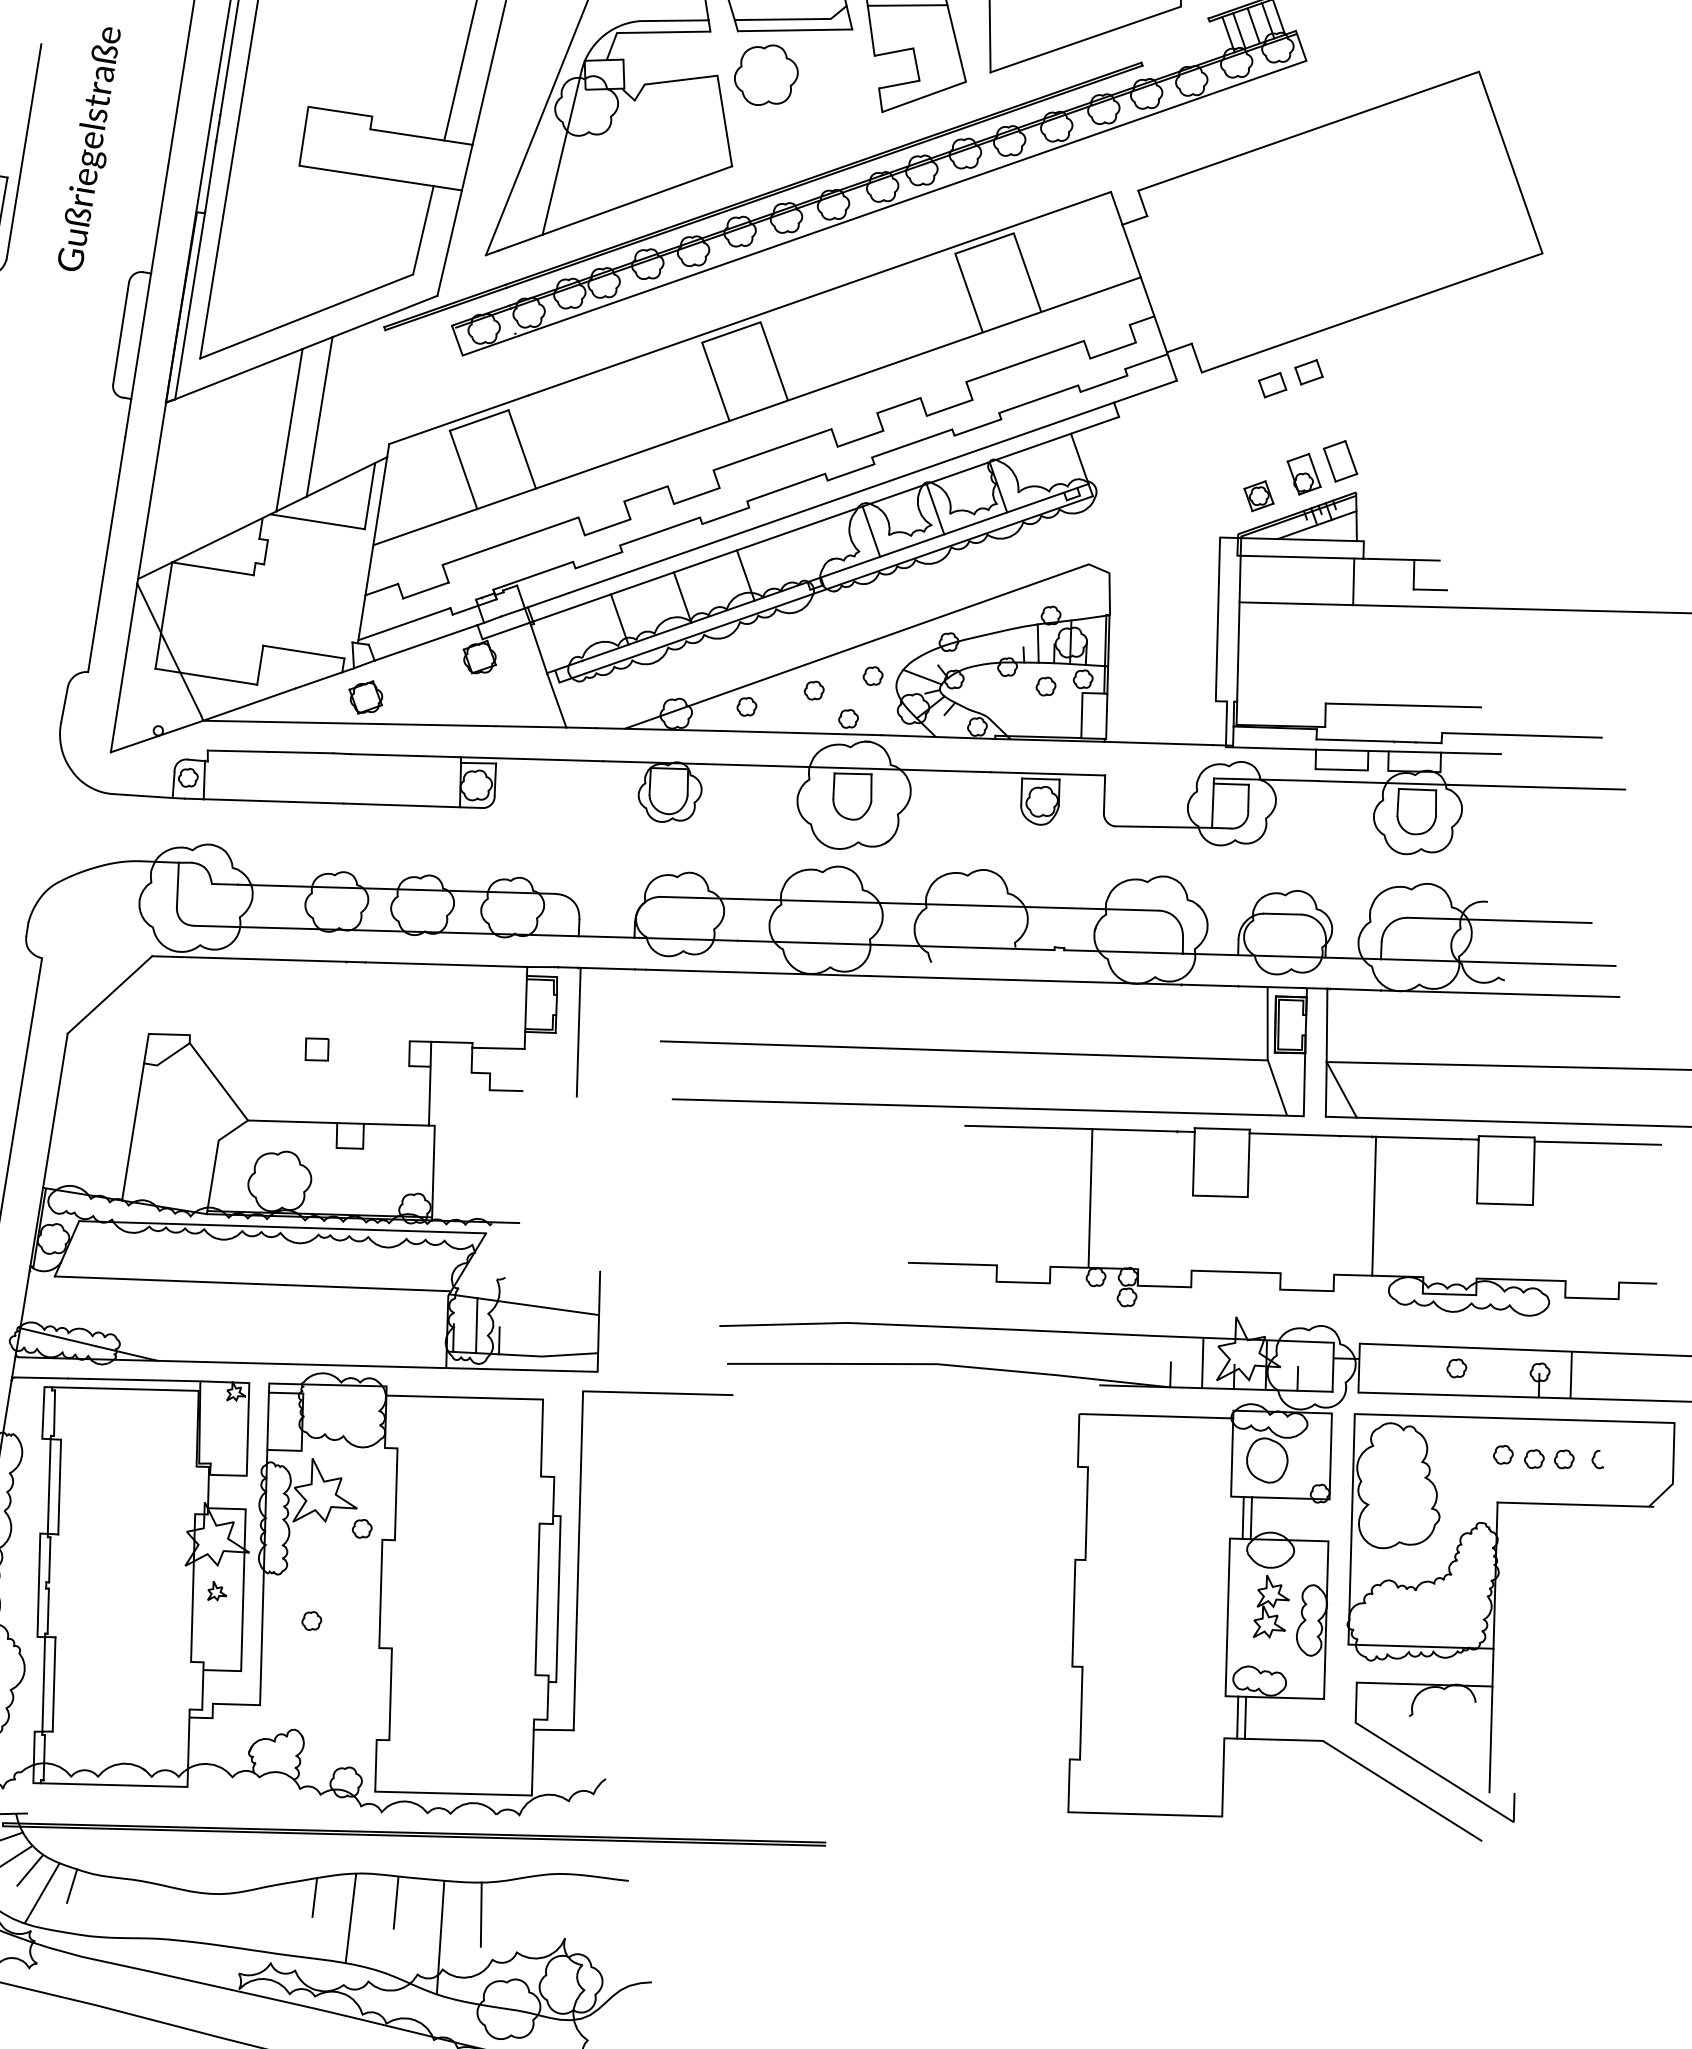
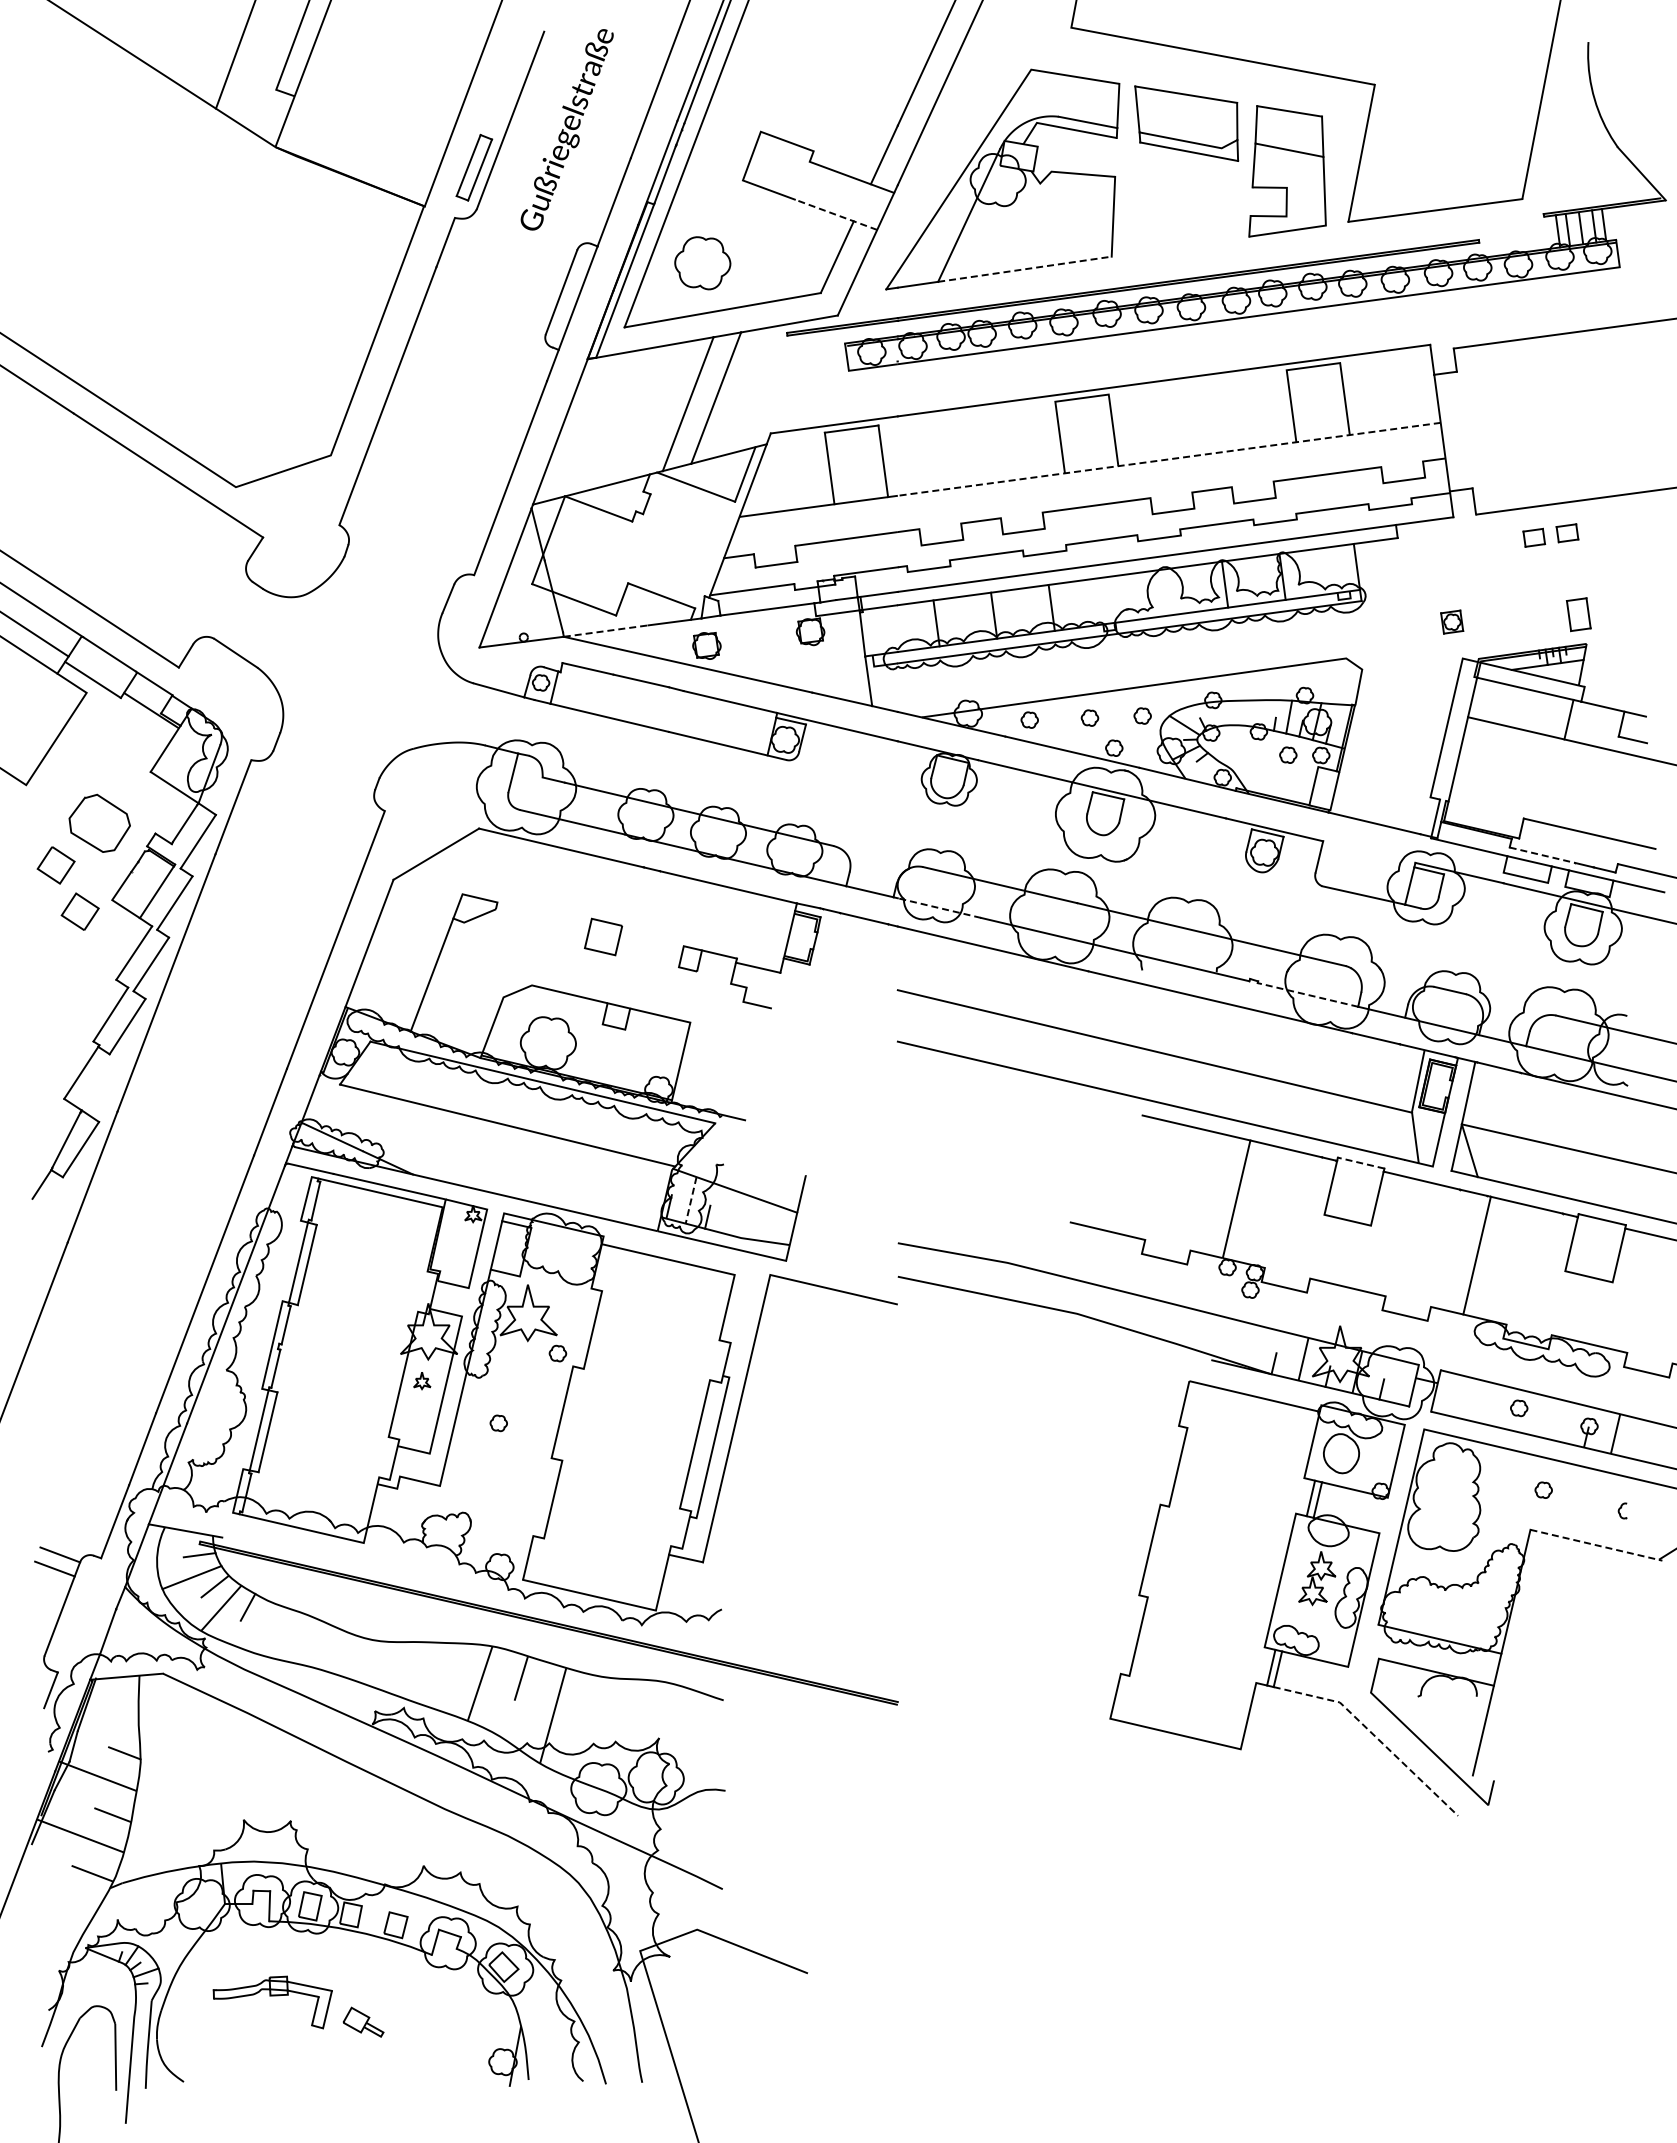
part: (766, 75) -> (702, 263), moved
line: (412, 182) -> (836, 214), solid -> dashed
line: (636, 200) -> (1024, 269), solid -> dashed
line: (843, 381) -> (1169, 459), solid -> dashed
part: (1303, 473) -> (1545, 618), removed
part: (1259, 495) -> (1452, 621), moved
line: (871, 531) -> (1166, 592), removed
line: (250, 704) -> (606, 631), solid -> dashed
line: (1355, 740) -> (1542, 855), solid -> dashed
line: (688, 939) -> (939, 908), solid -> dashed
line: (1122, 951) -> (1307, 994), solid -> dashed
line: (578, 1031) -> (829, 967), removed
part: (316, 1049) -> (602, 936), size x1.6
line: (218, 1082) -> (513, 947), removed
line: (430, 1096) -> (691, 996), removed
line: (1222, 1129) -> (1361, 1163), solid -> dashed
line: (477, 1325) -> (691, 1200), solid -> dashed
part: (1548, 1458) -> (1581, 1501), removed
line: (1575, 1504) -> (1596, 1545), solid -> dashed
line: (1369, 1770) -> (1374, 1735), solid -> dashed
line: (314, 1897) -> (452, 1659), removed
line: (480, 1914) -> (591, 1703), removed

